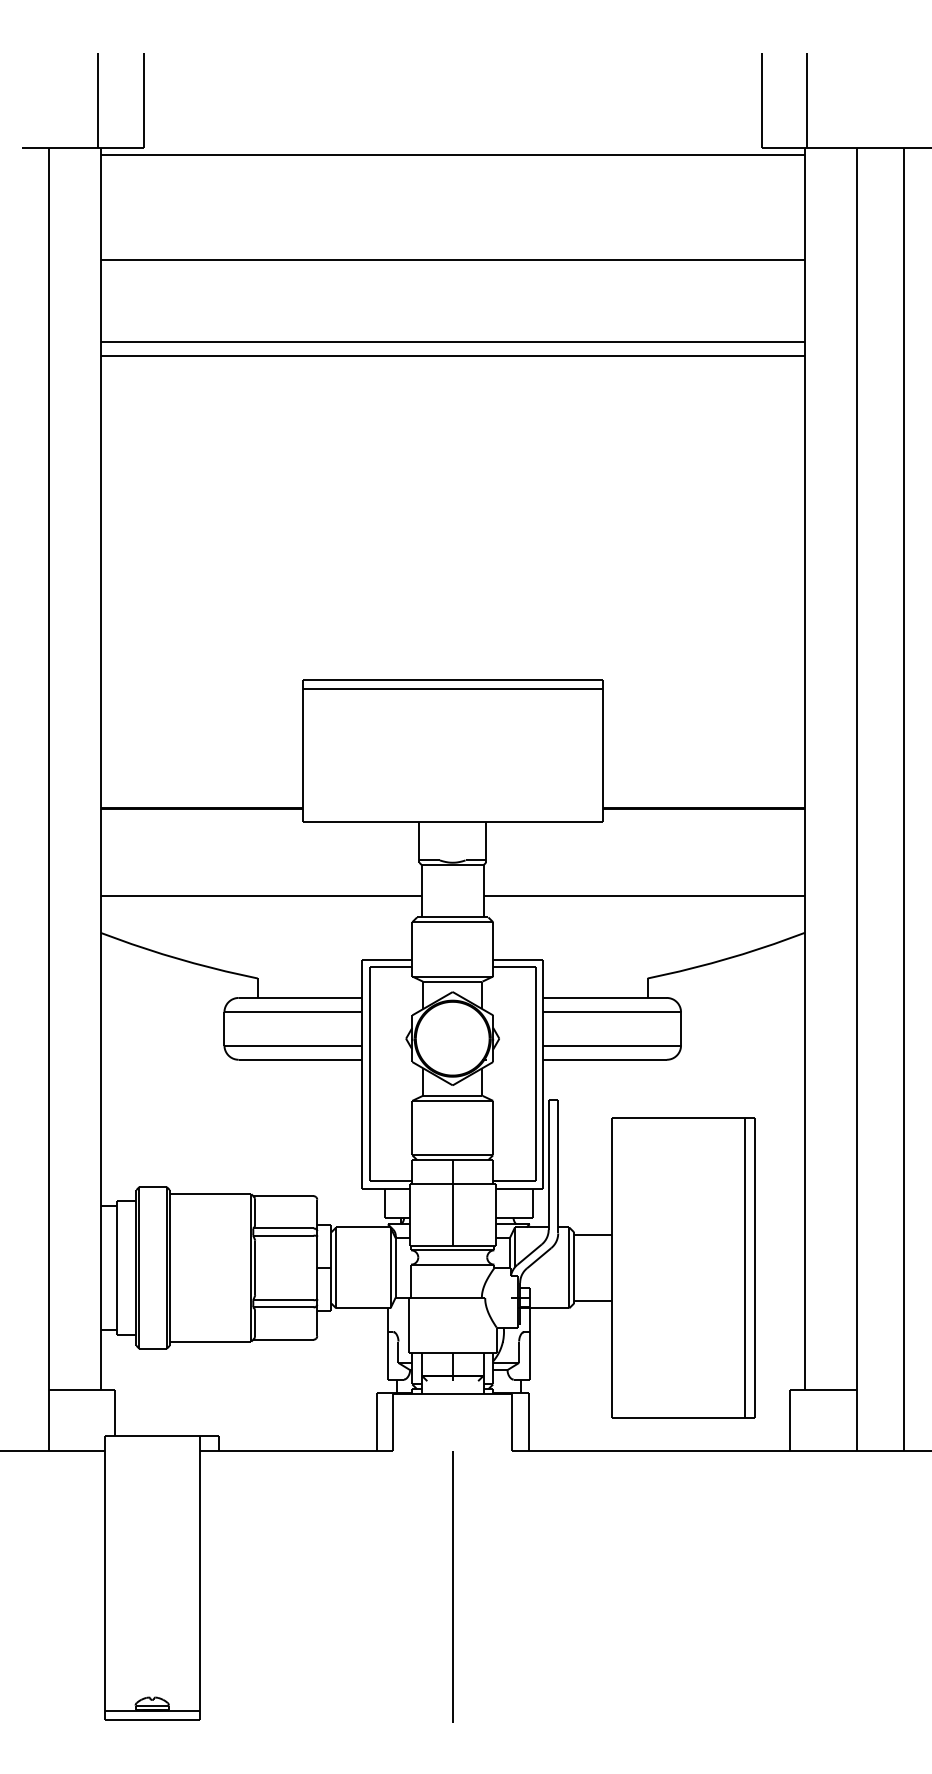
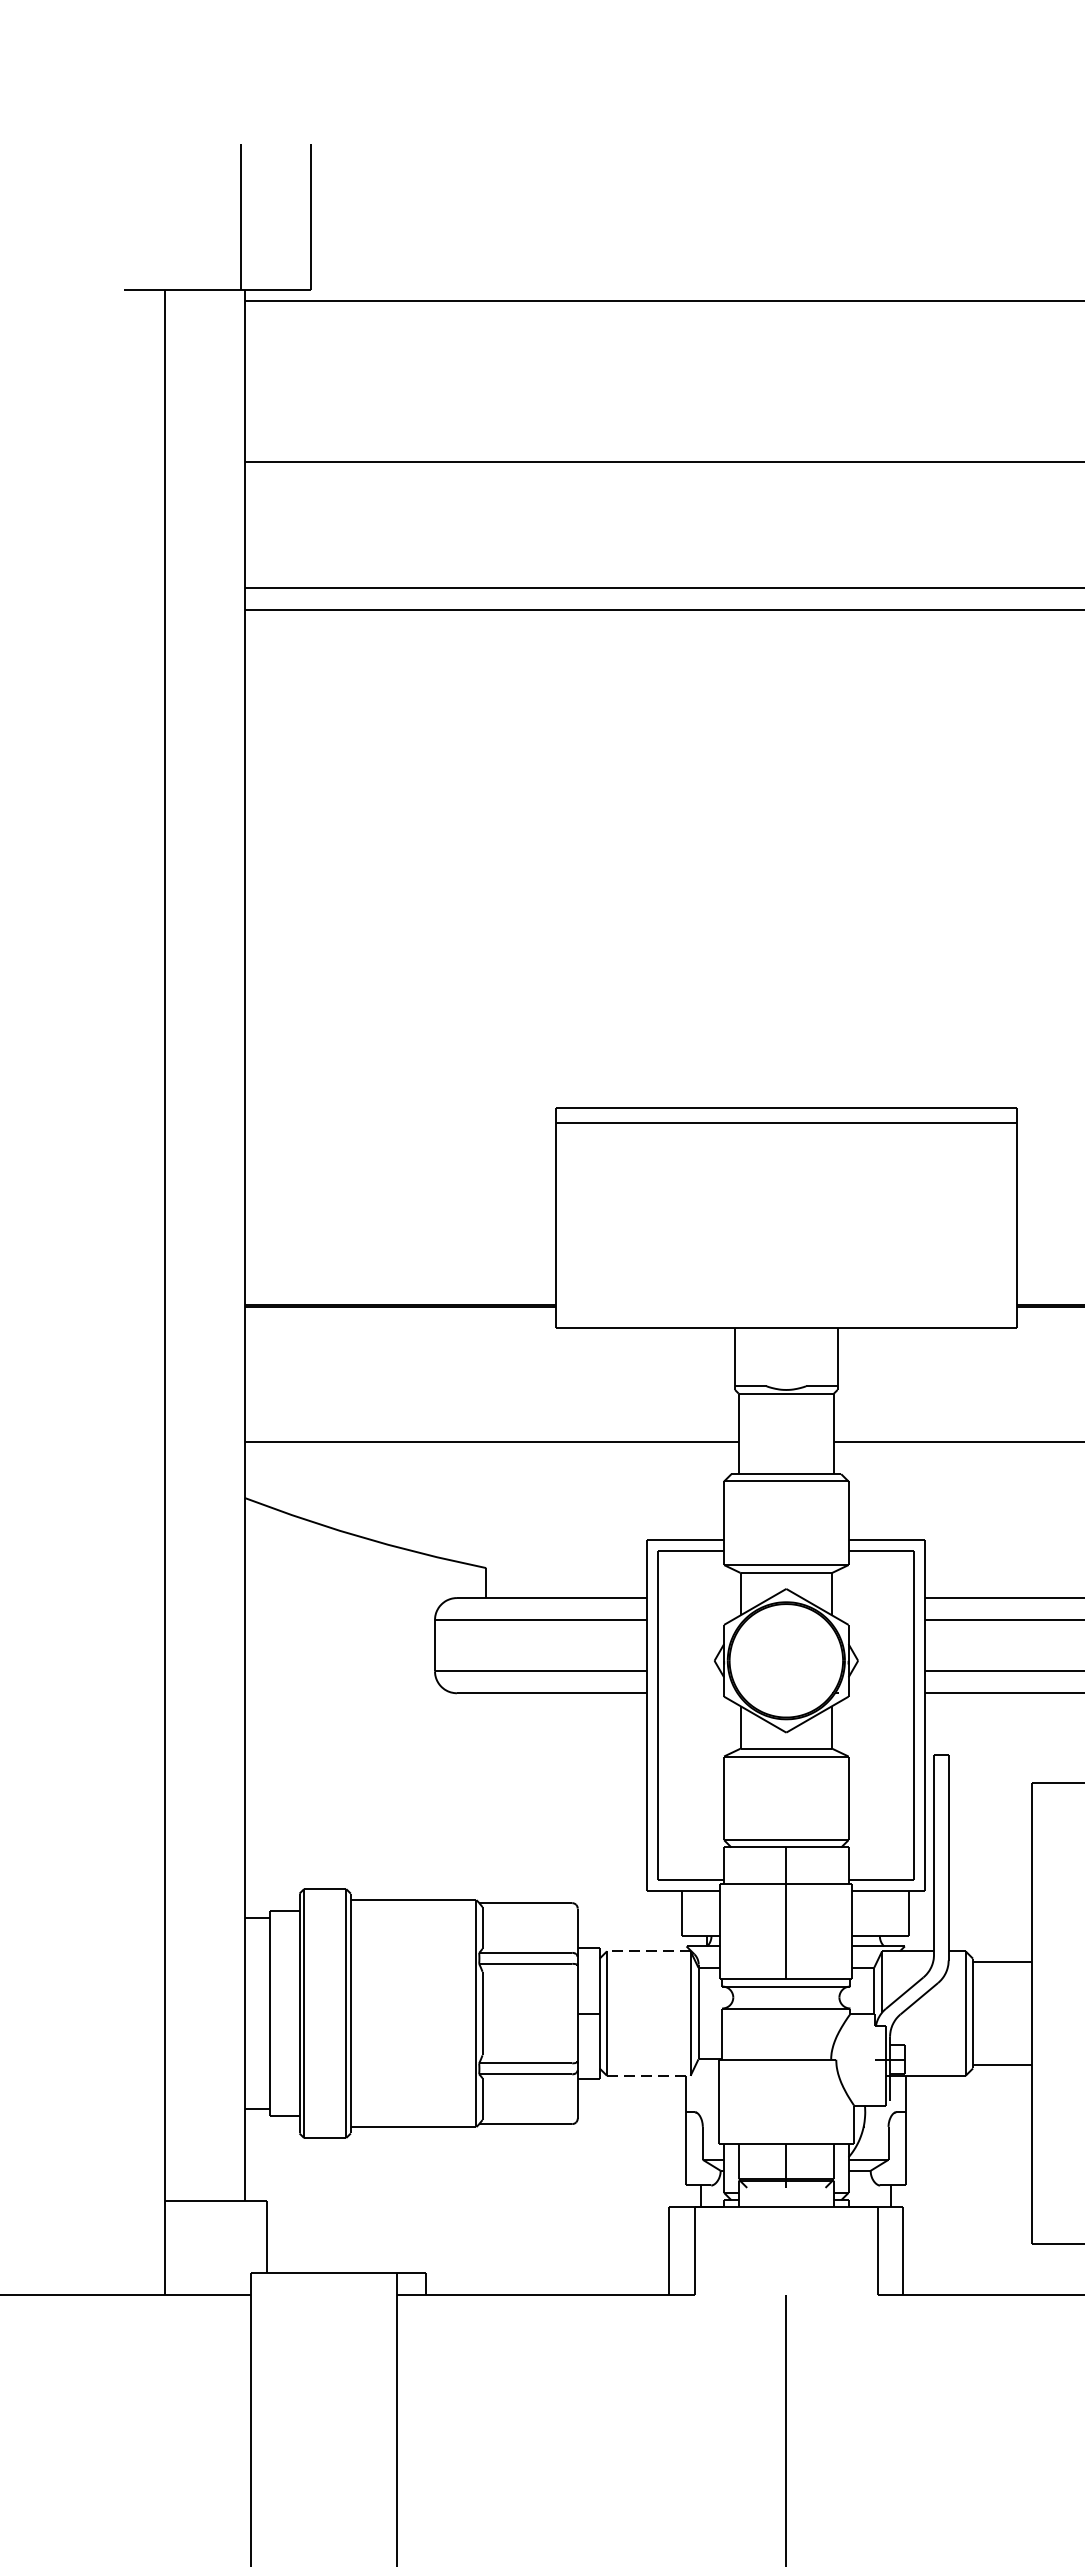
line: (362, 1227) -> (647, 1951), solid -> dashed
line: (363, 1308) -> (648, 2076), solid -> dashed

